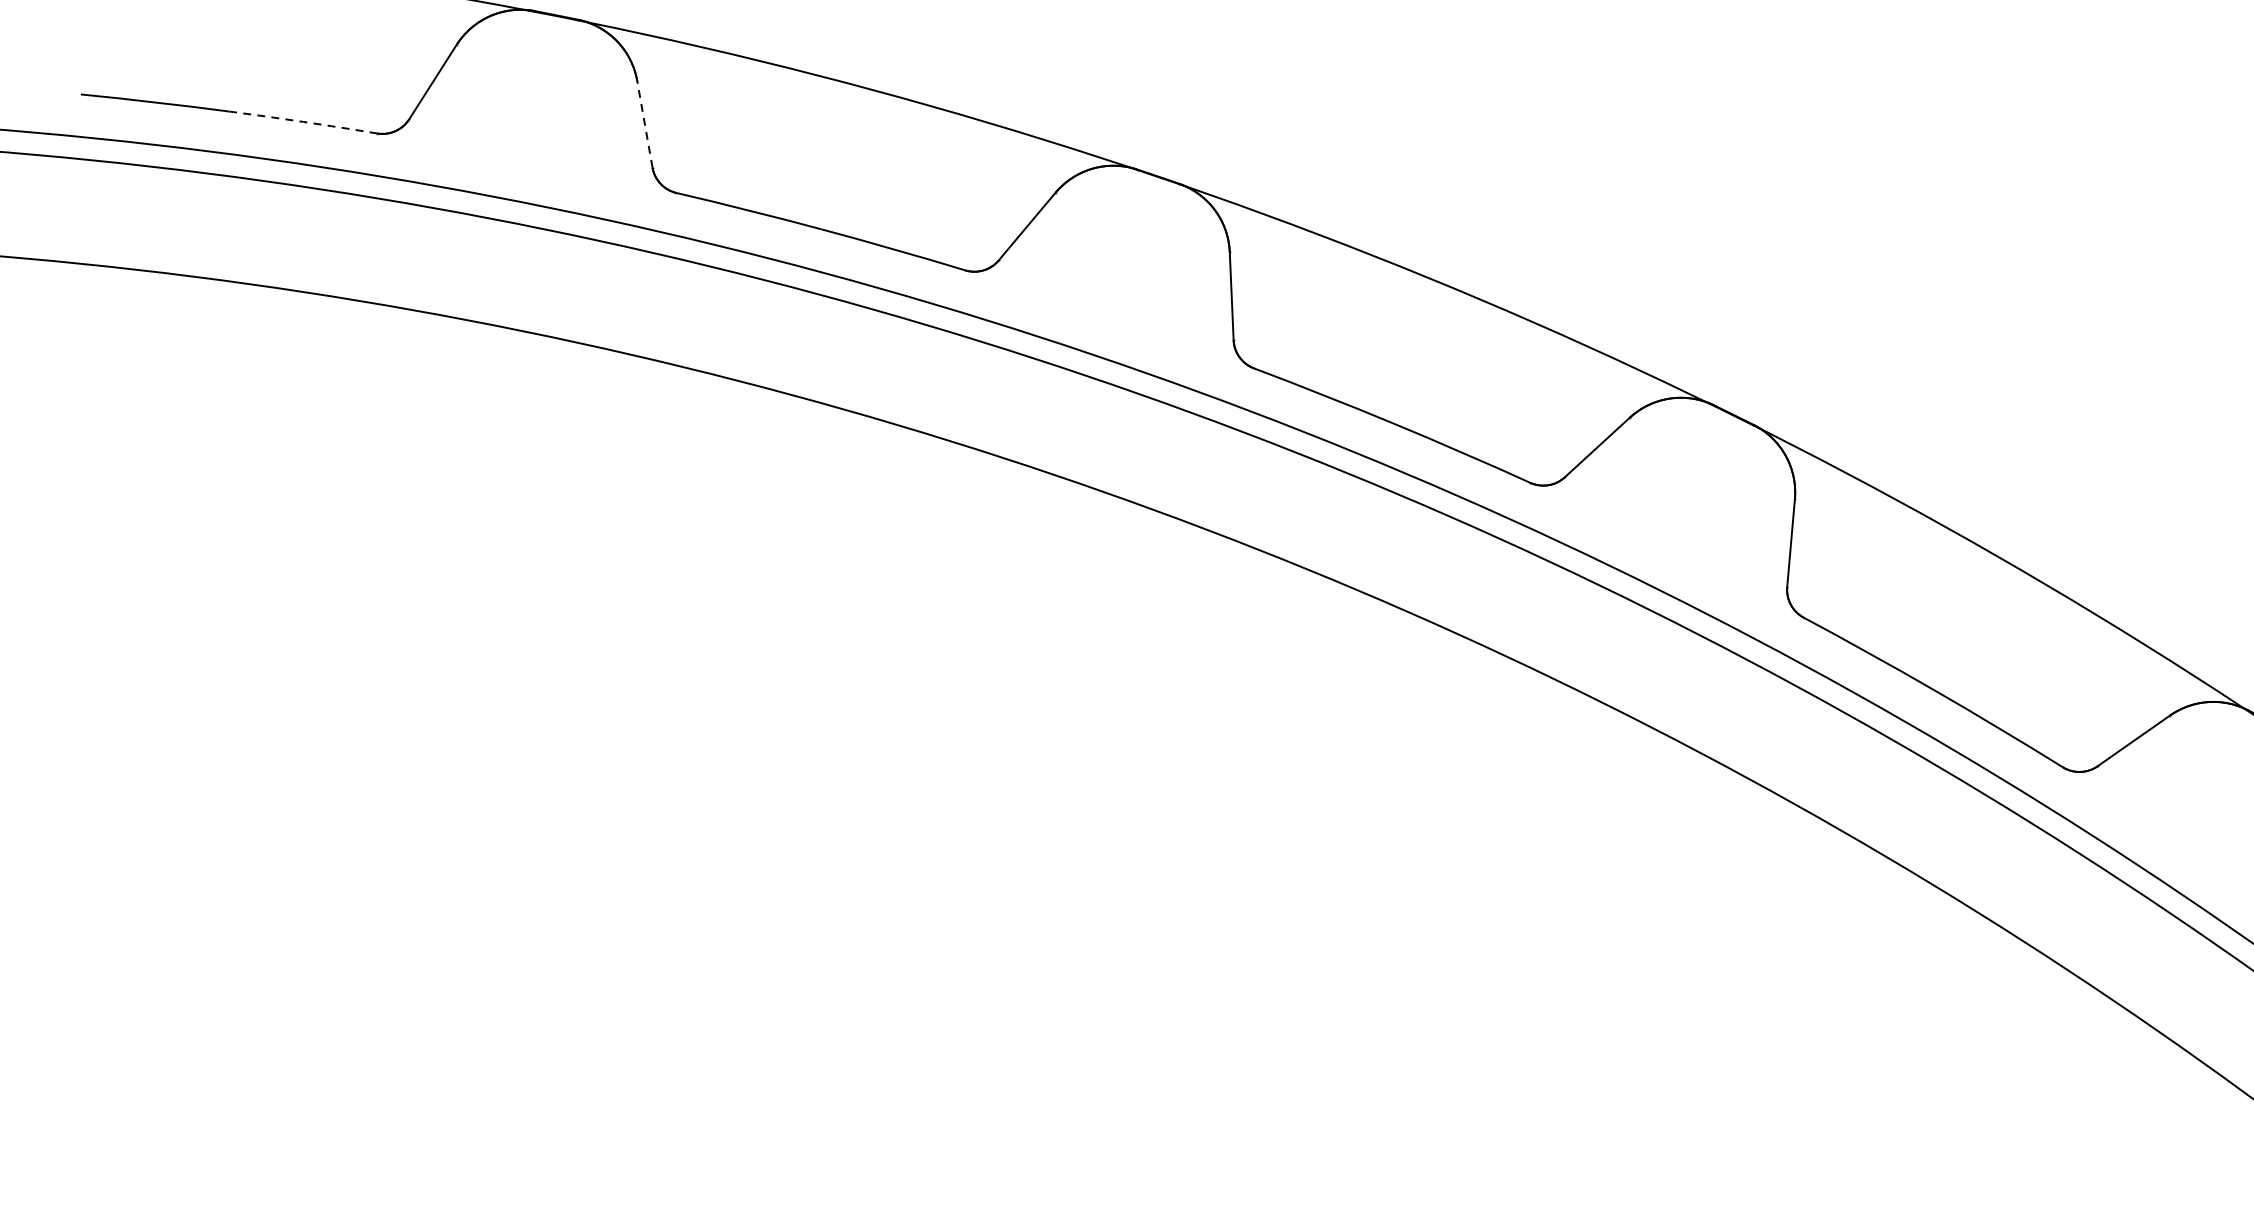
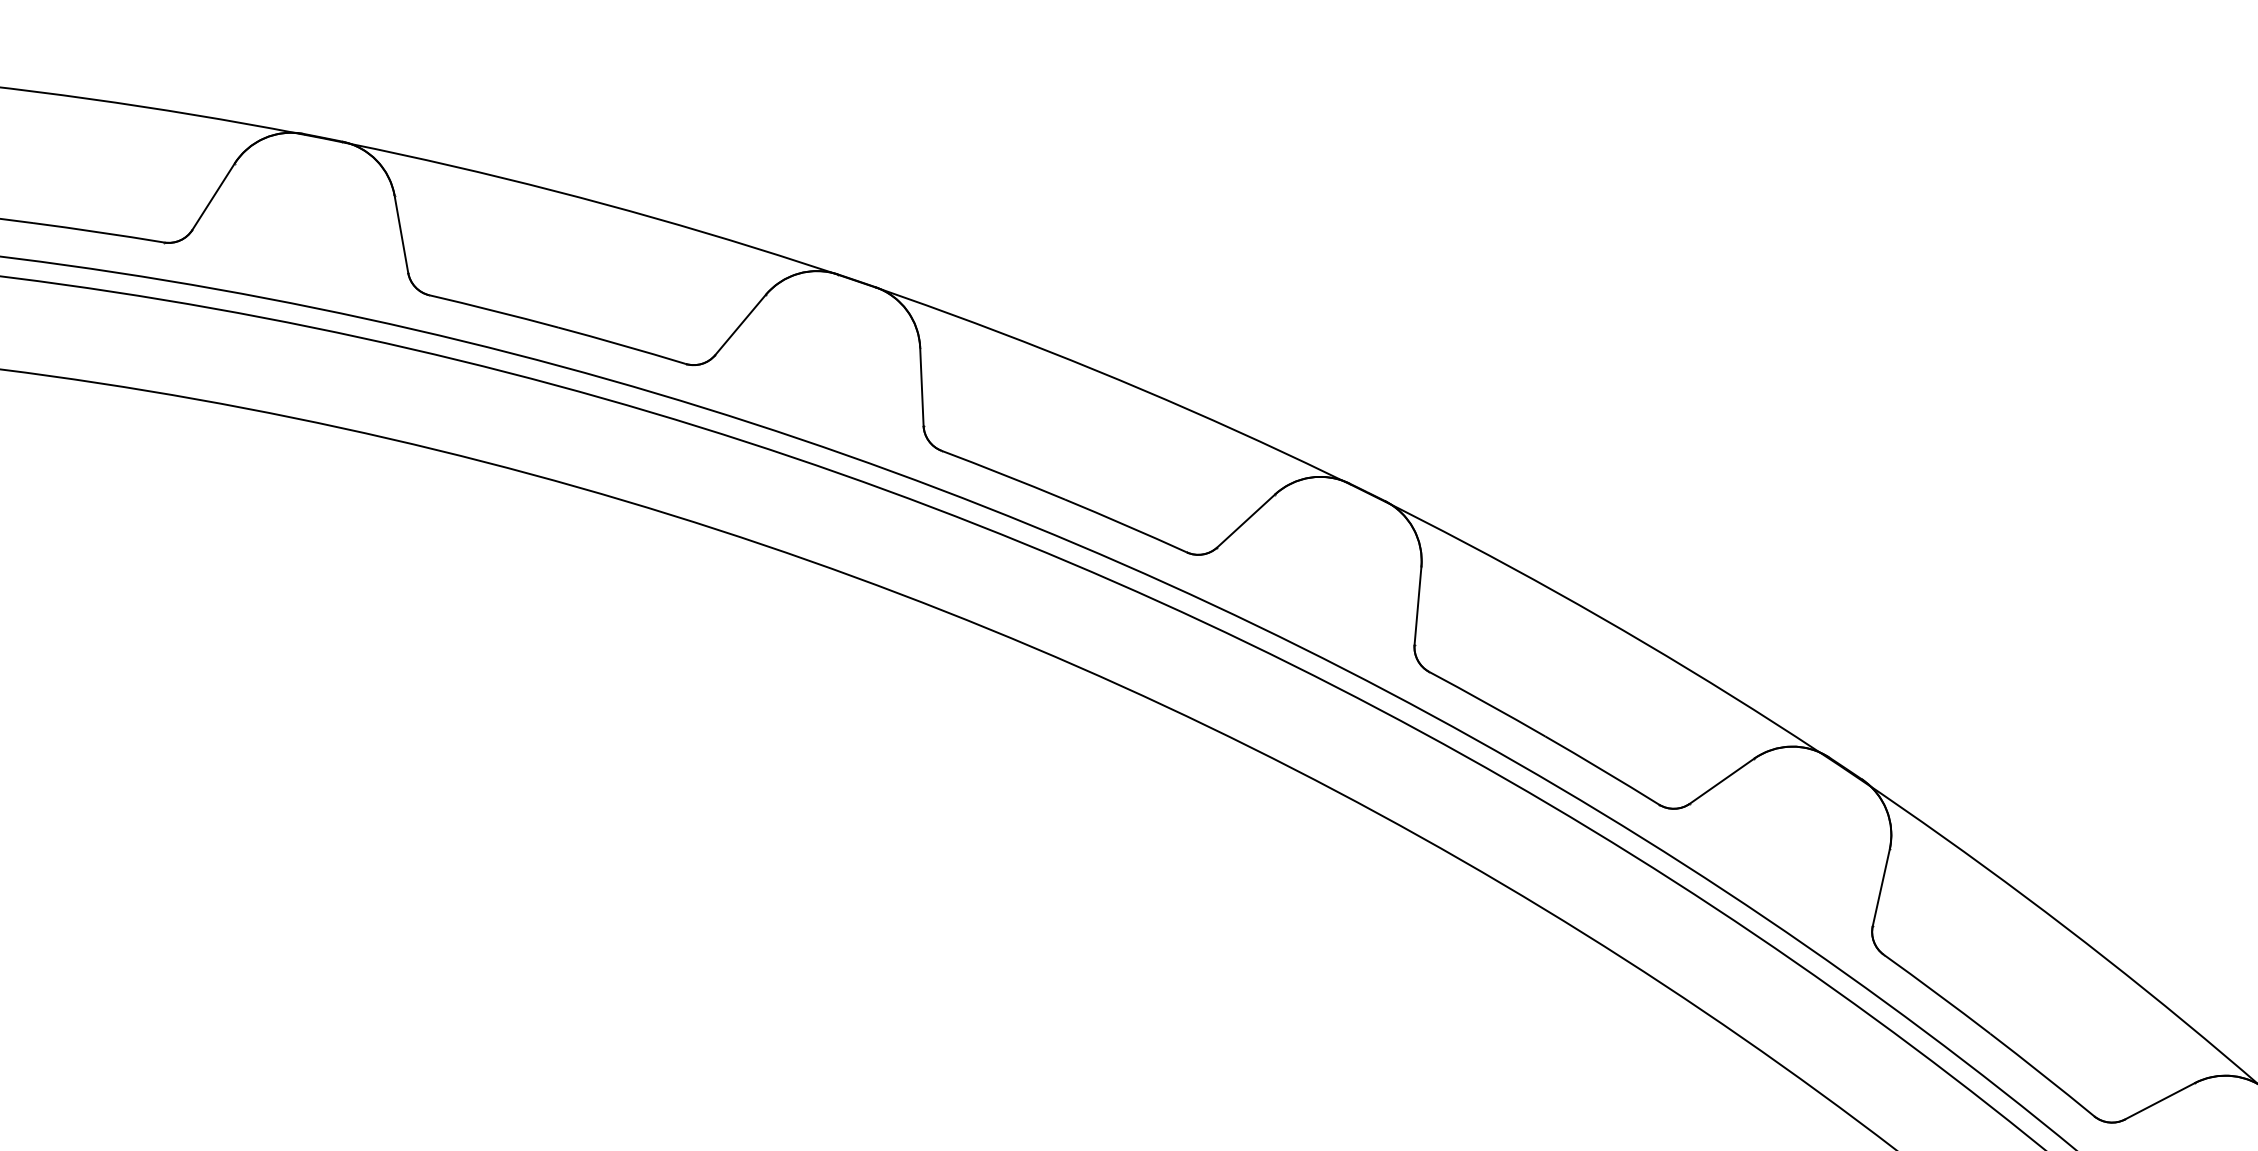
arc: (303, 122) -> (98, 232), dashed -> solid
line: (644, 123) -> (401, 233), dashed -> solid

